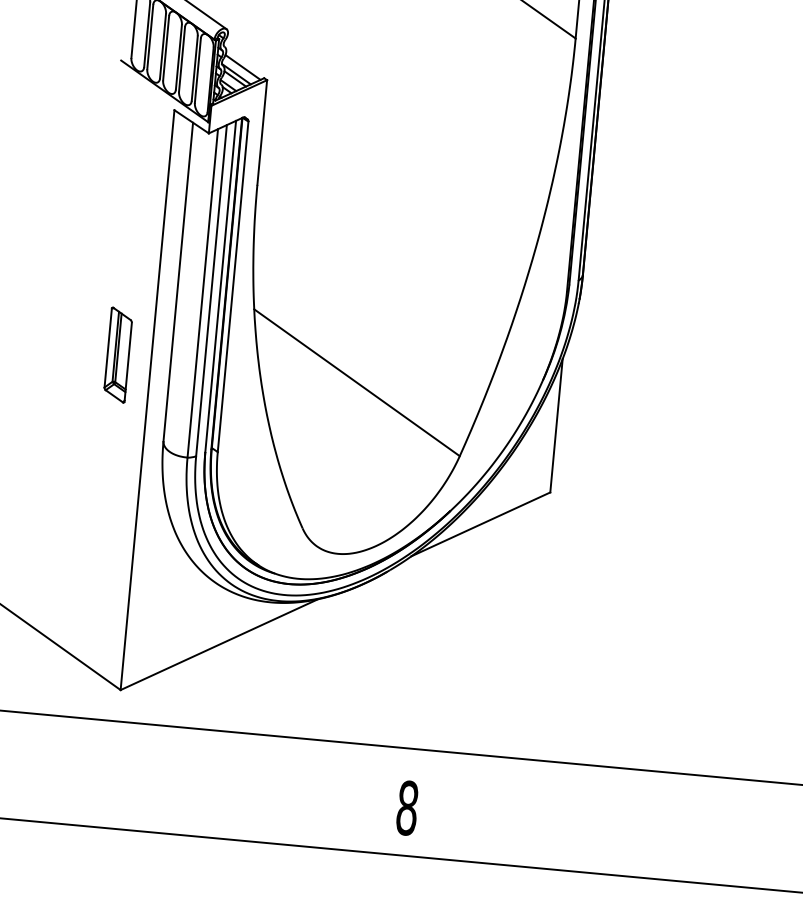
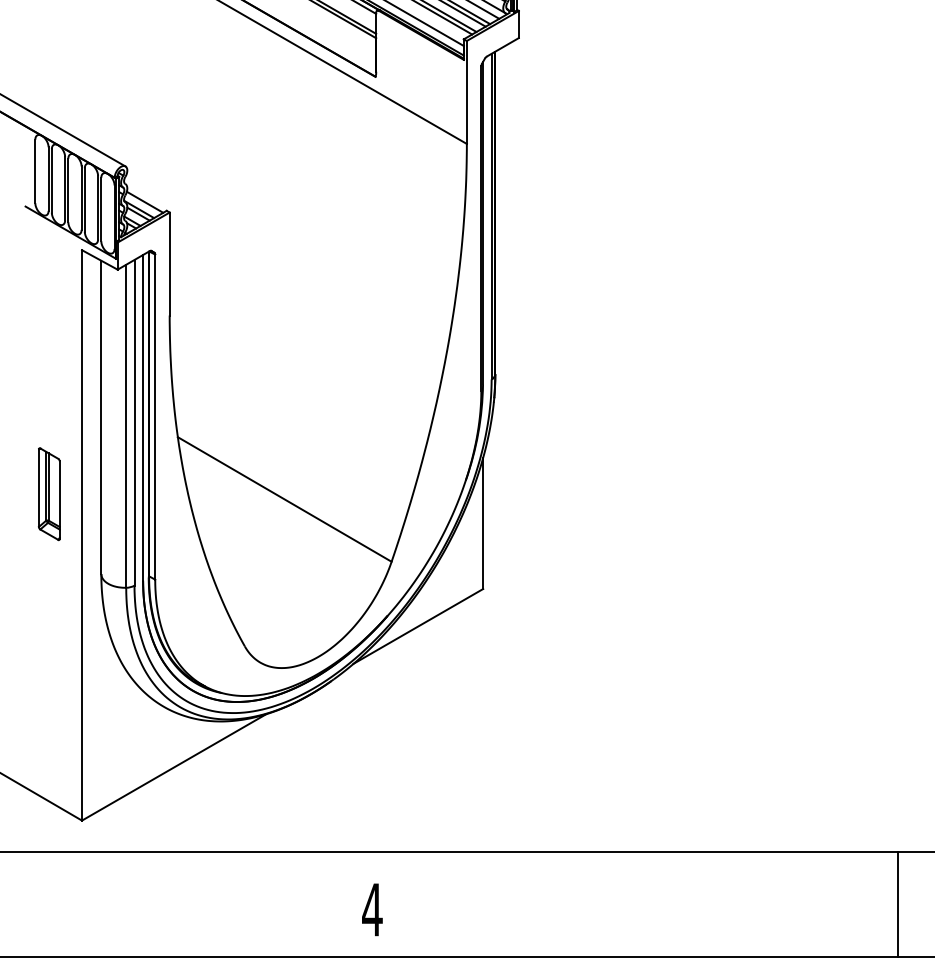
text: (407, 807) -> (372, 909), 8 -> 4

